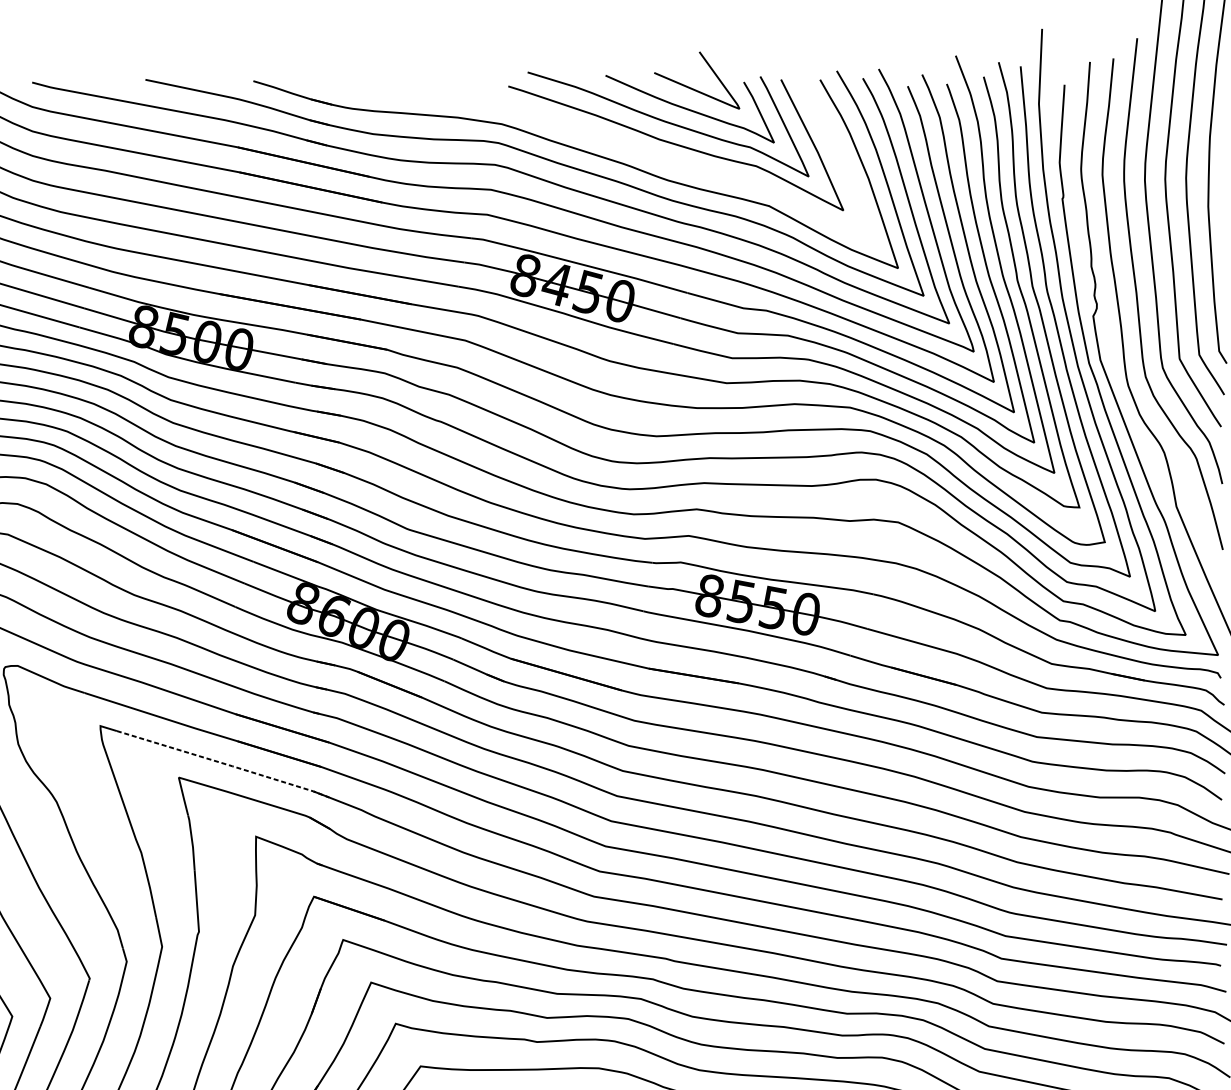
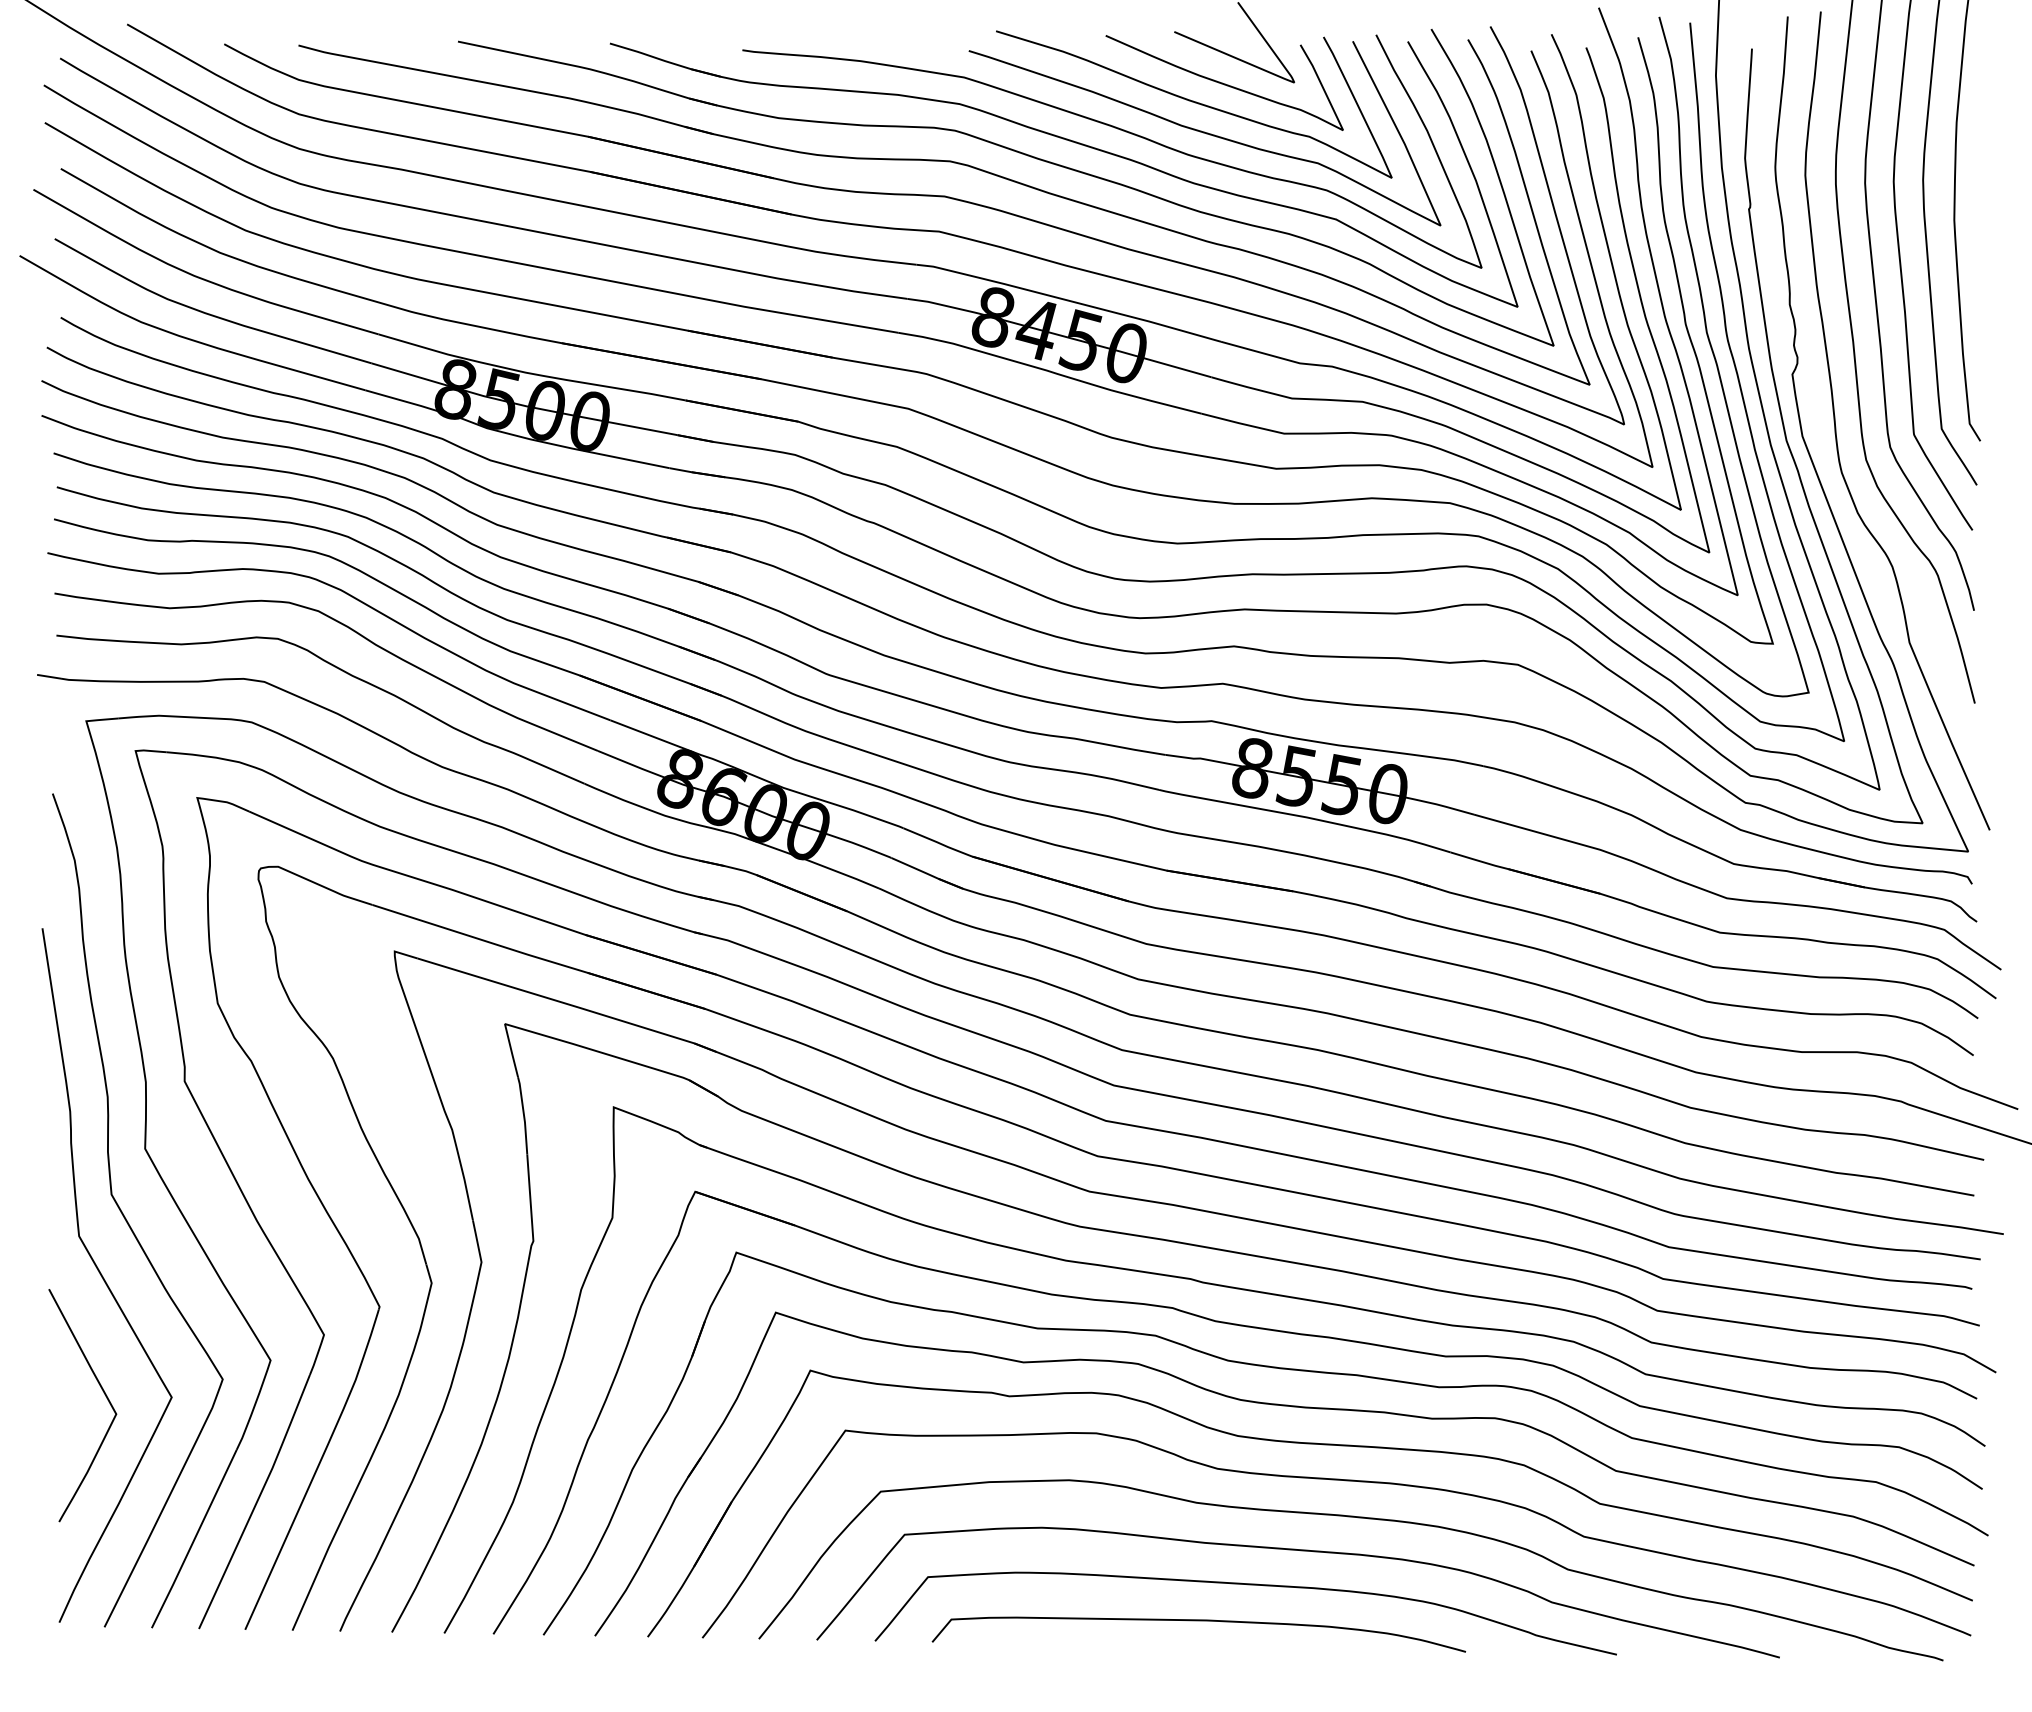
curve: (616, 142) -> (1120, 130), added
line: (223, 763) -> (568, 1004), dashed -> solid

